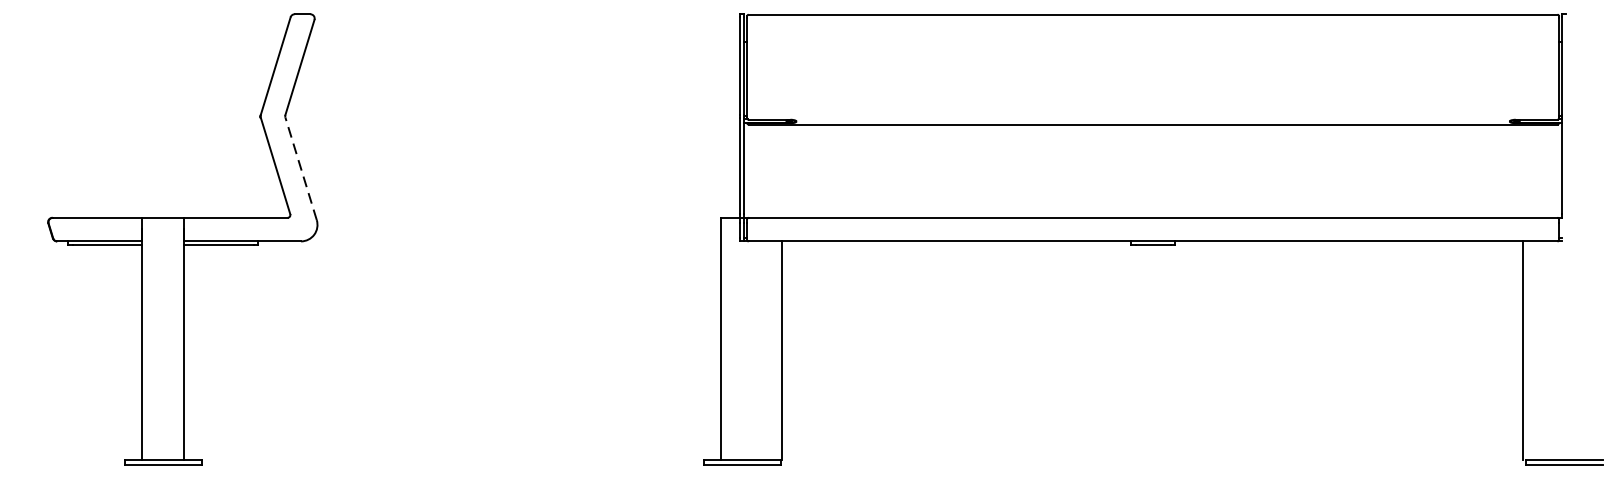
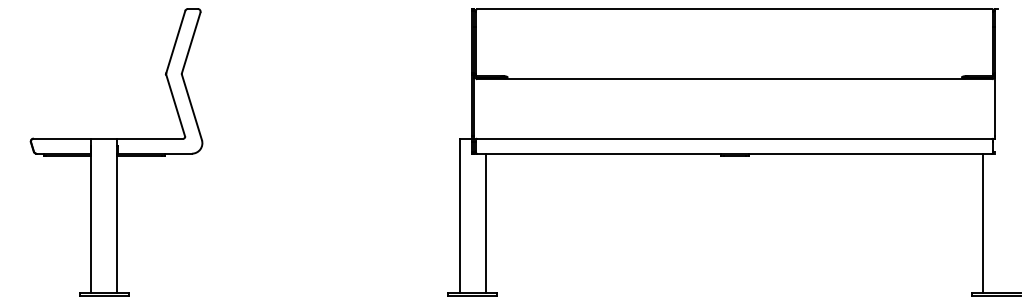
line: (300, 168) -> (191, 107), dashed -> solid
line: (782, 350) -> (486, 223), moved
line: (1523, 350) -> (983, 223), moved

